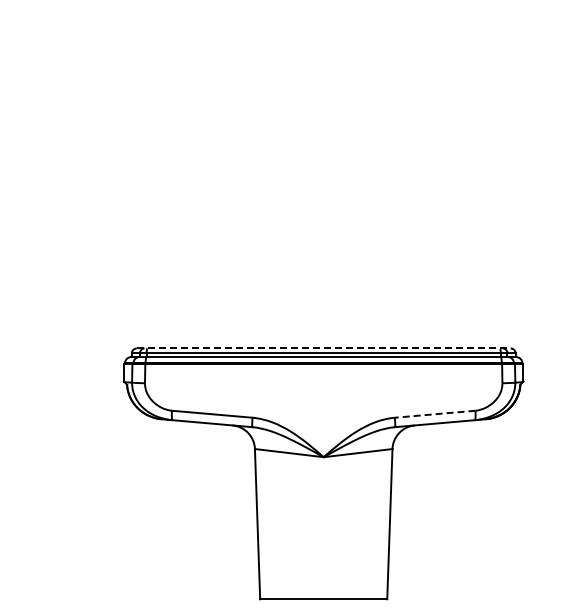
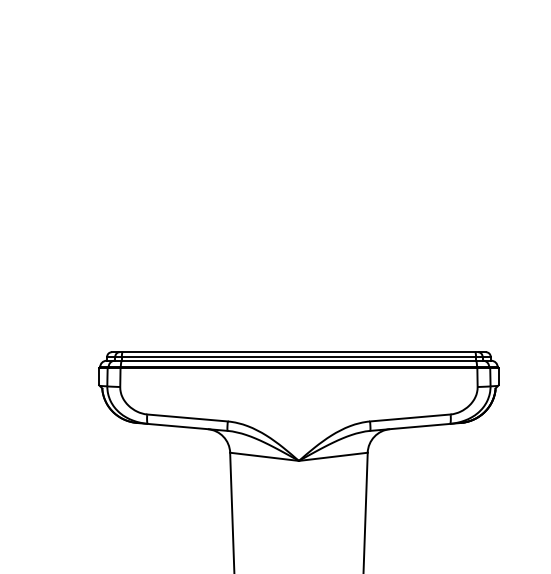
line: (323, 348) -> (298, 352), dashed -> solid
line: (434, 414) -> (409, 418), dashed -> solid

